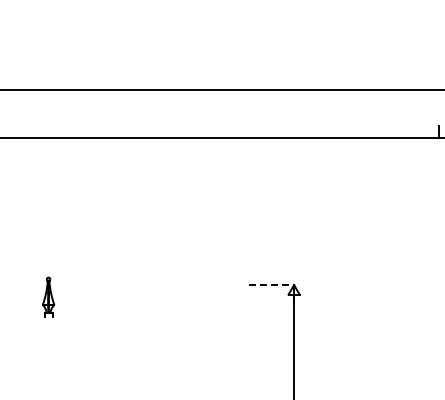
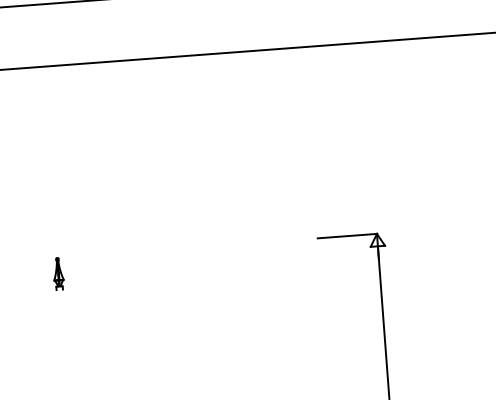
line: (271, 285) -> (347, 236), dashed -> solid
part: (48, 297) -> (58, 274), size x0.62

